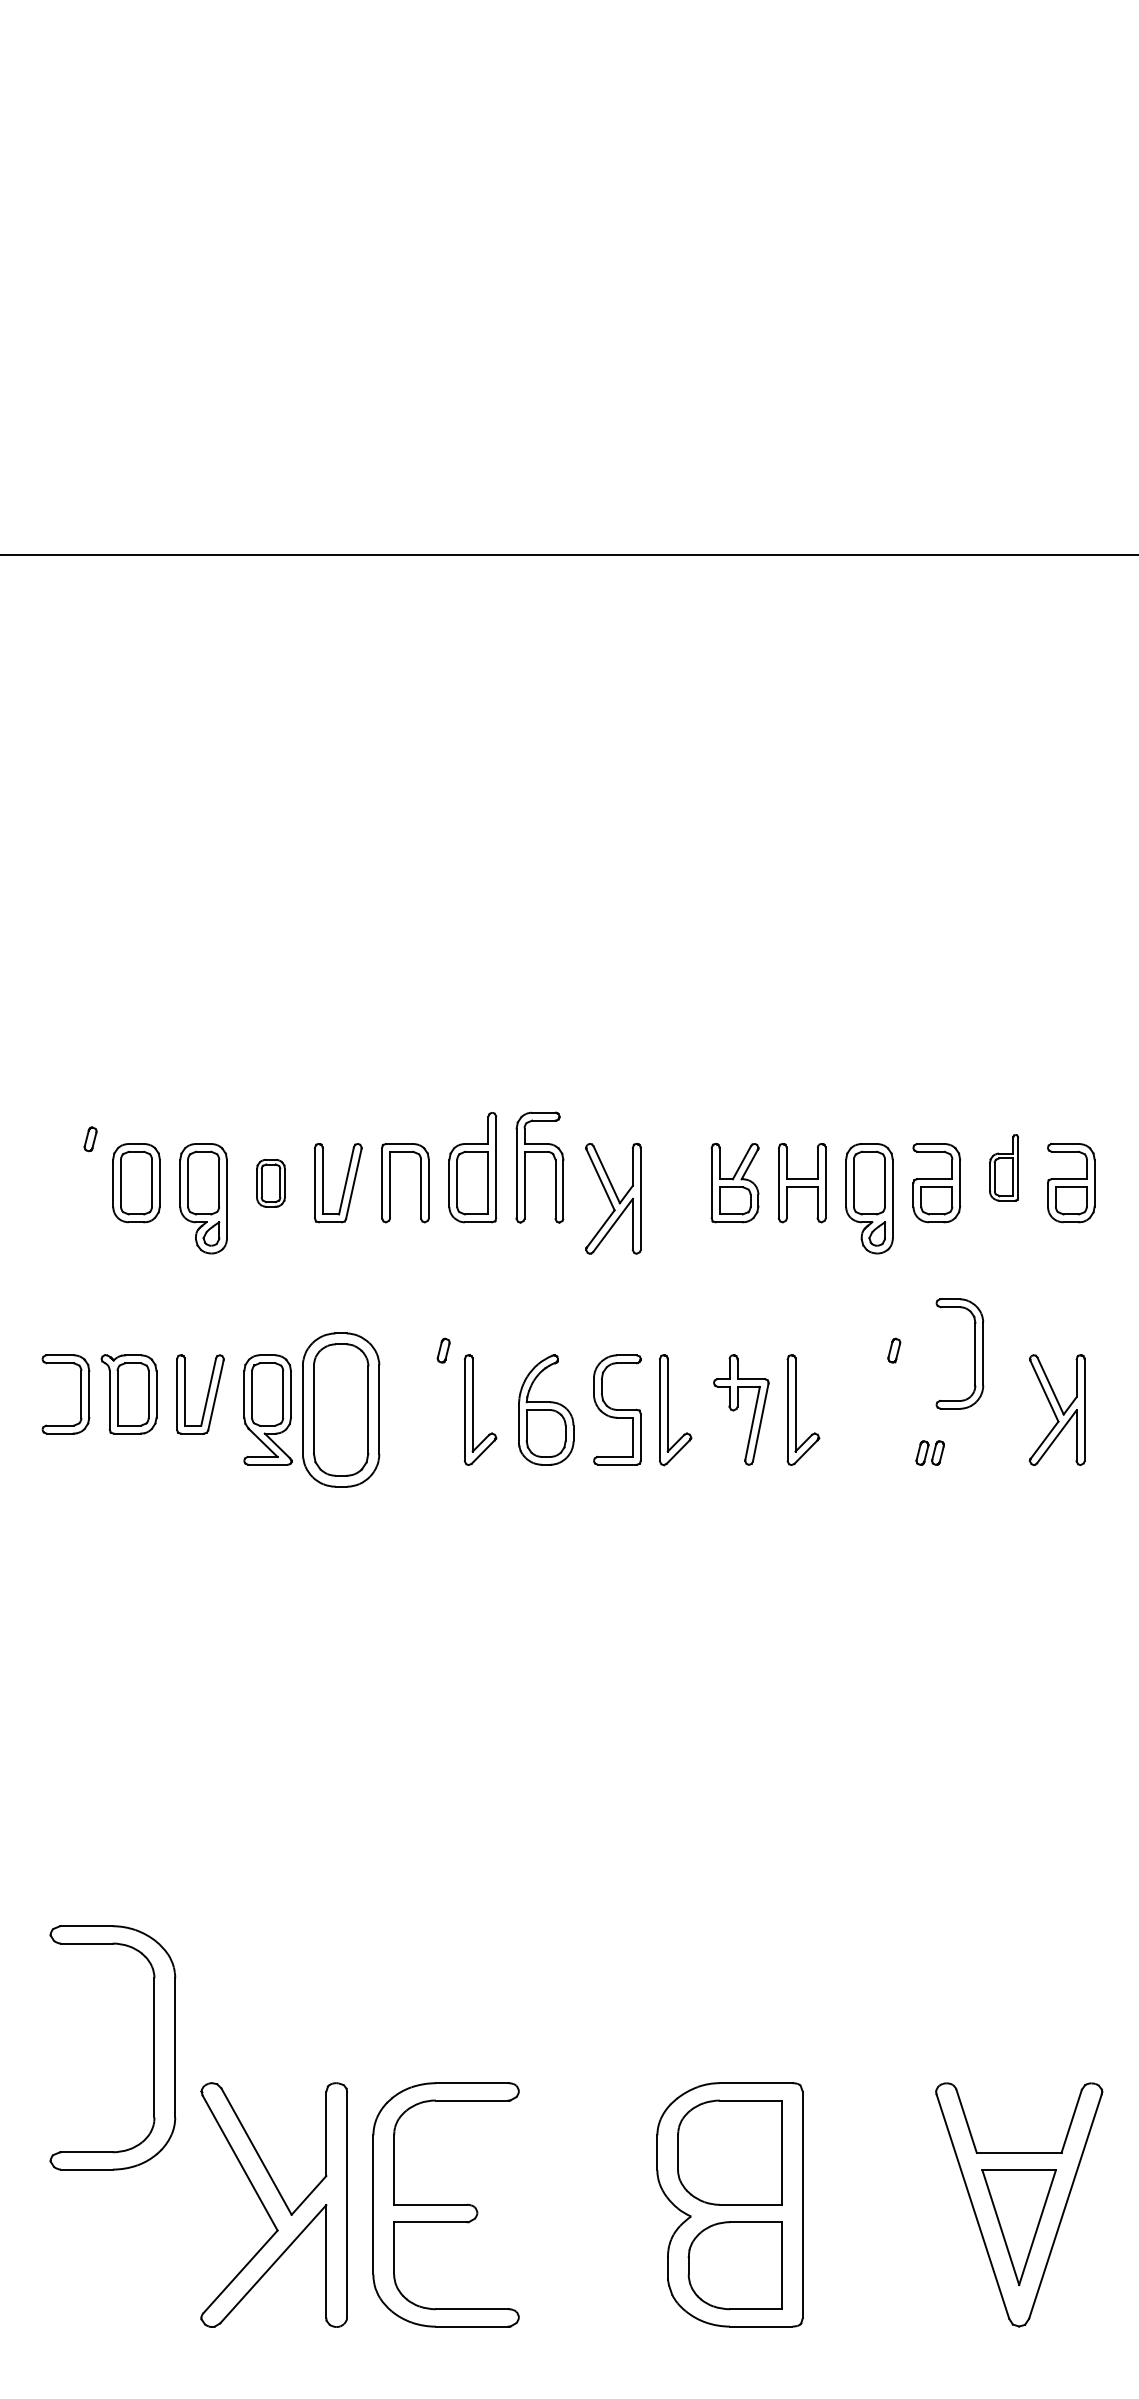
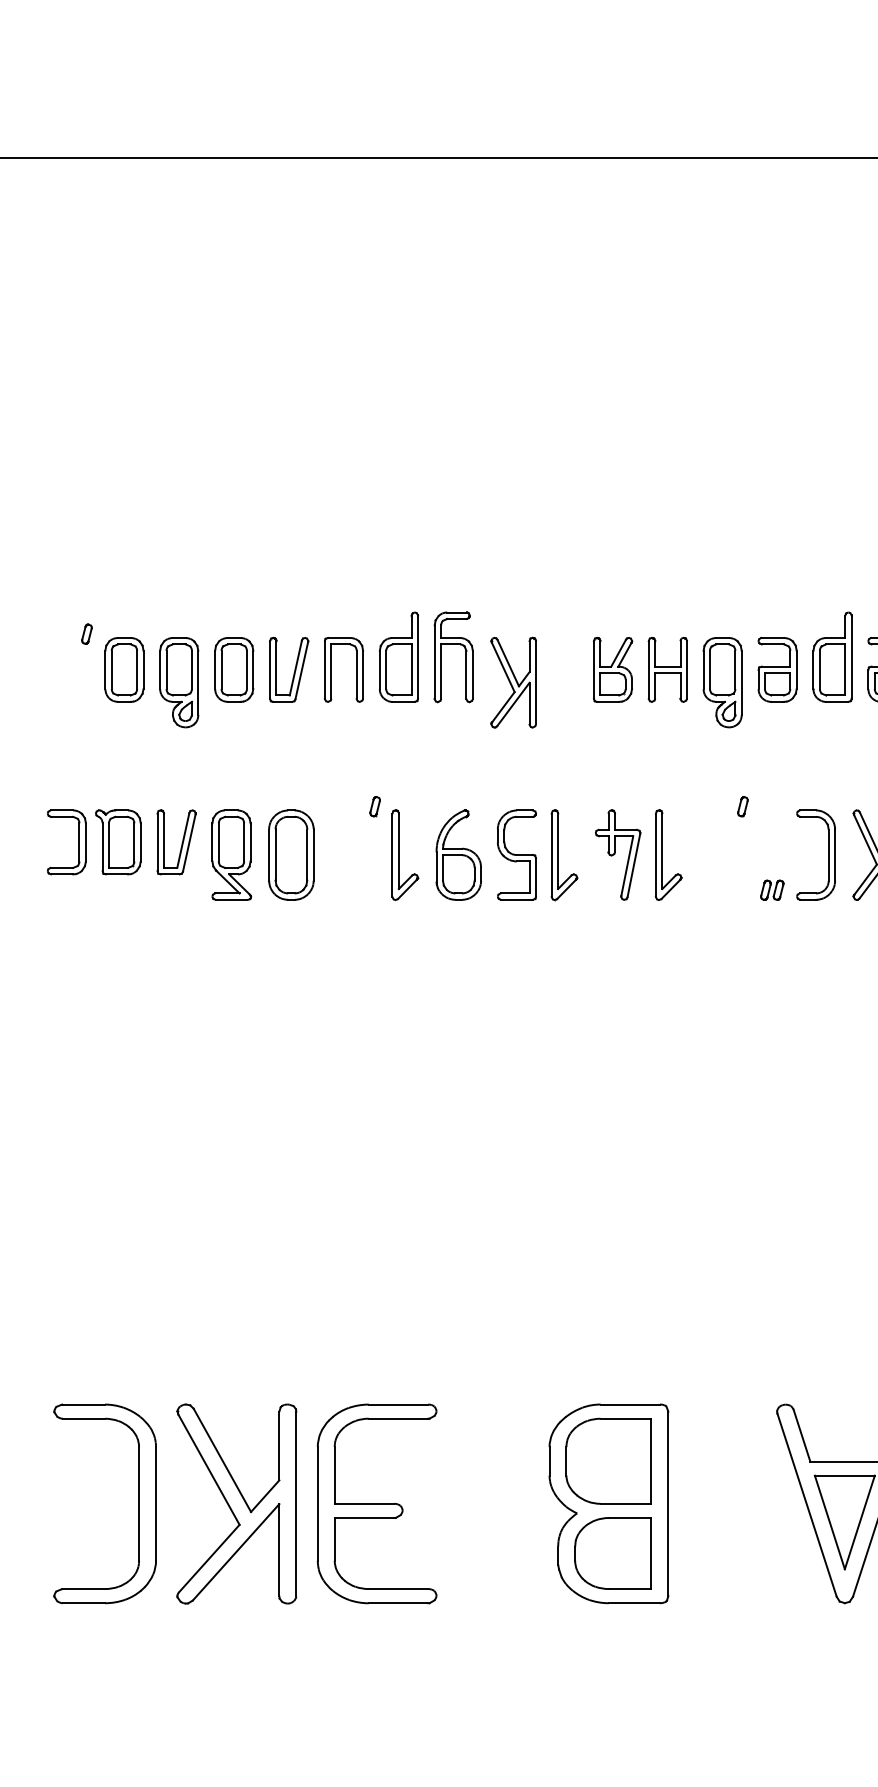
part: (1003, 1167) -> (832, 657), size x1.67
part: (270, 1183) -> (233, 670), size x1.67
part: (974, 1353) -> (827, 854), moved
part: (340, 1409) -> (290, 854), size x0.71
part: (153, 2047) -> (138, 1503), moved

